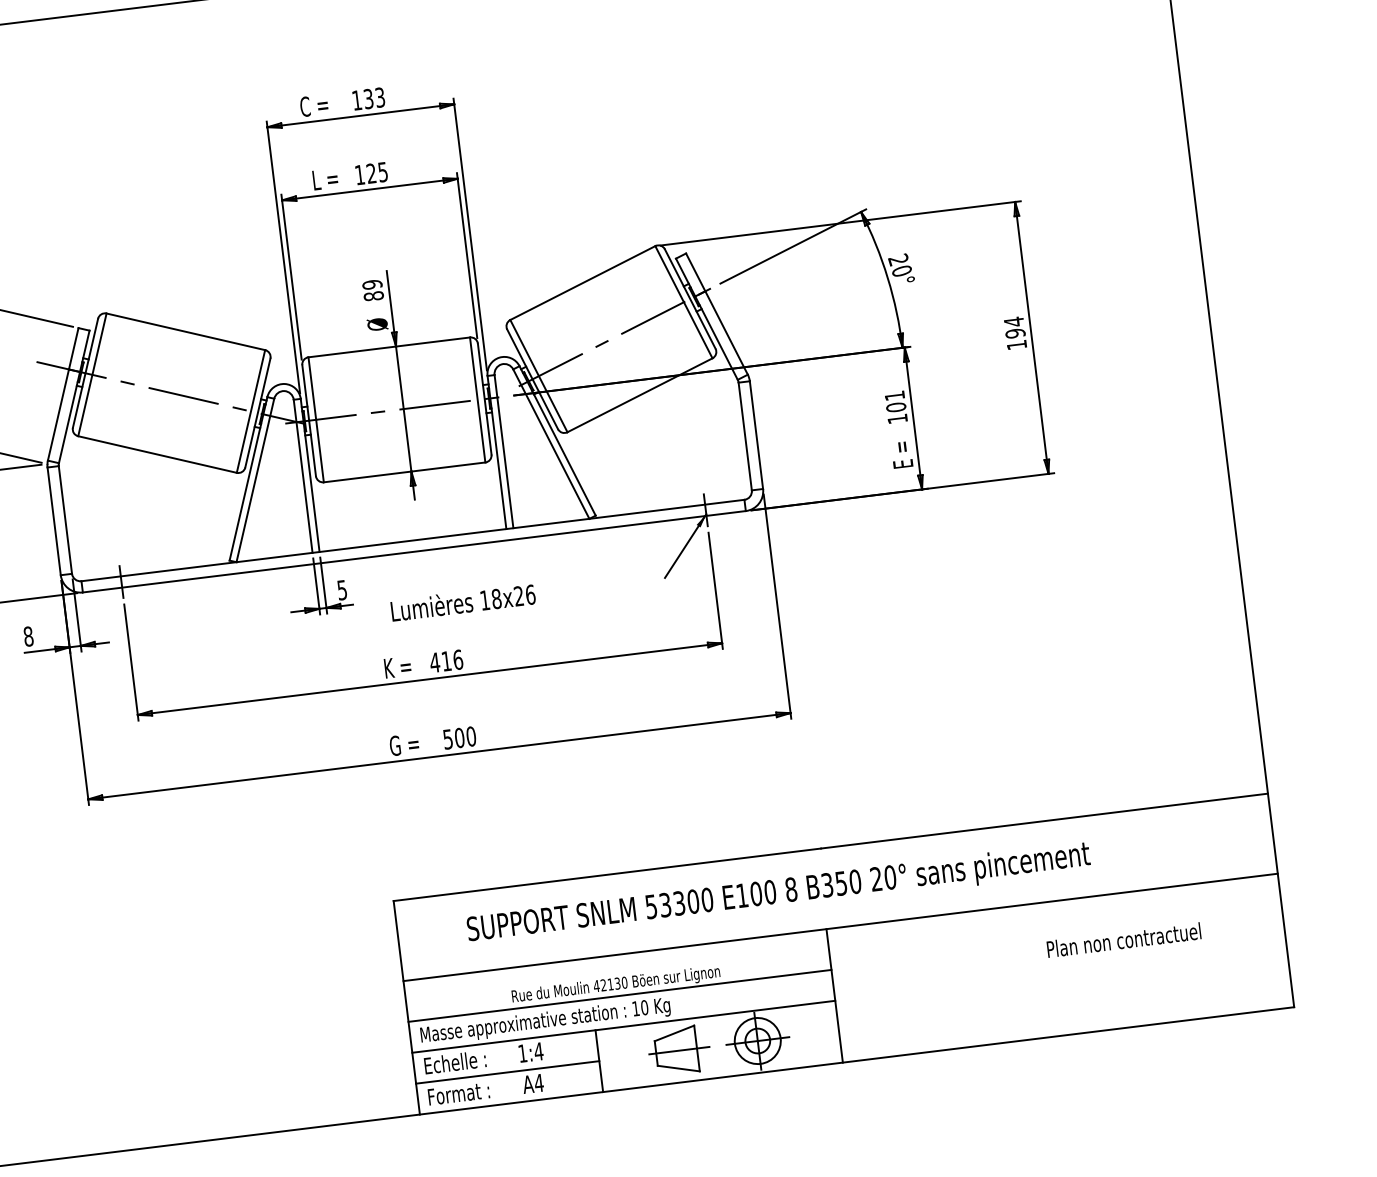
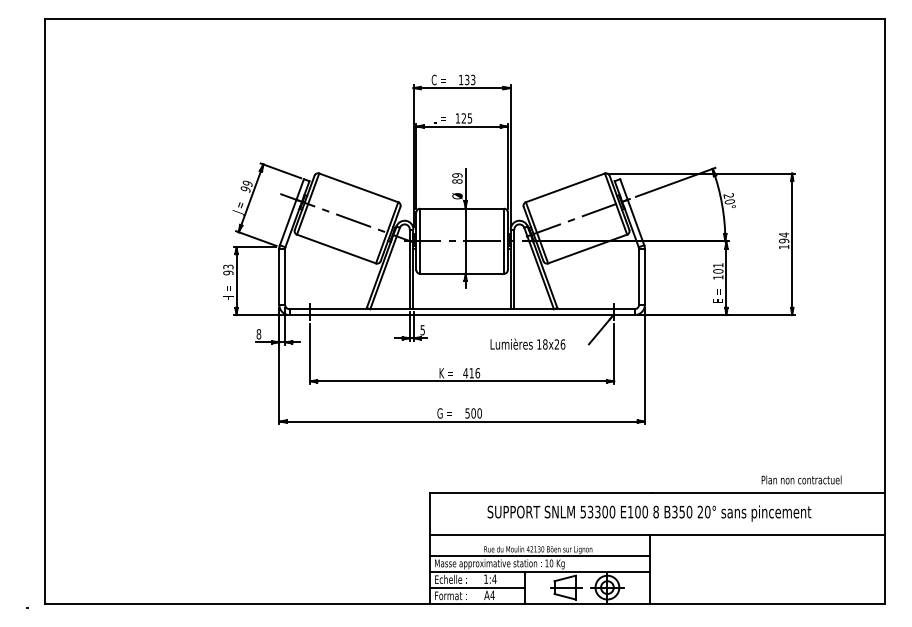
text: (462, 601) -> (527, 343), moved
text: (778, 893) -> (649, 513), moved
text: (1123, 939) -> (801, 479), moved

